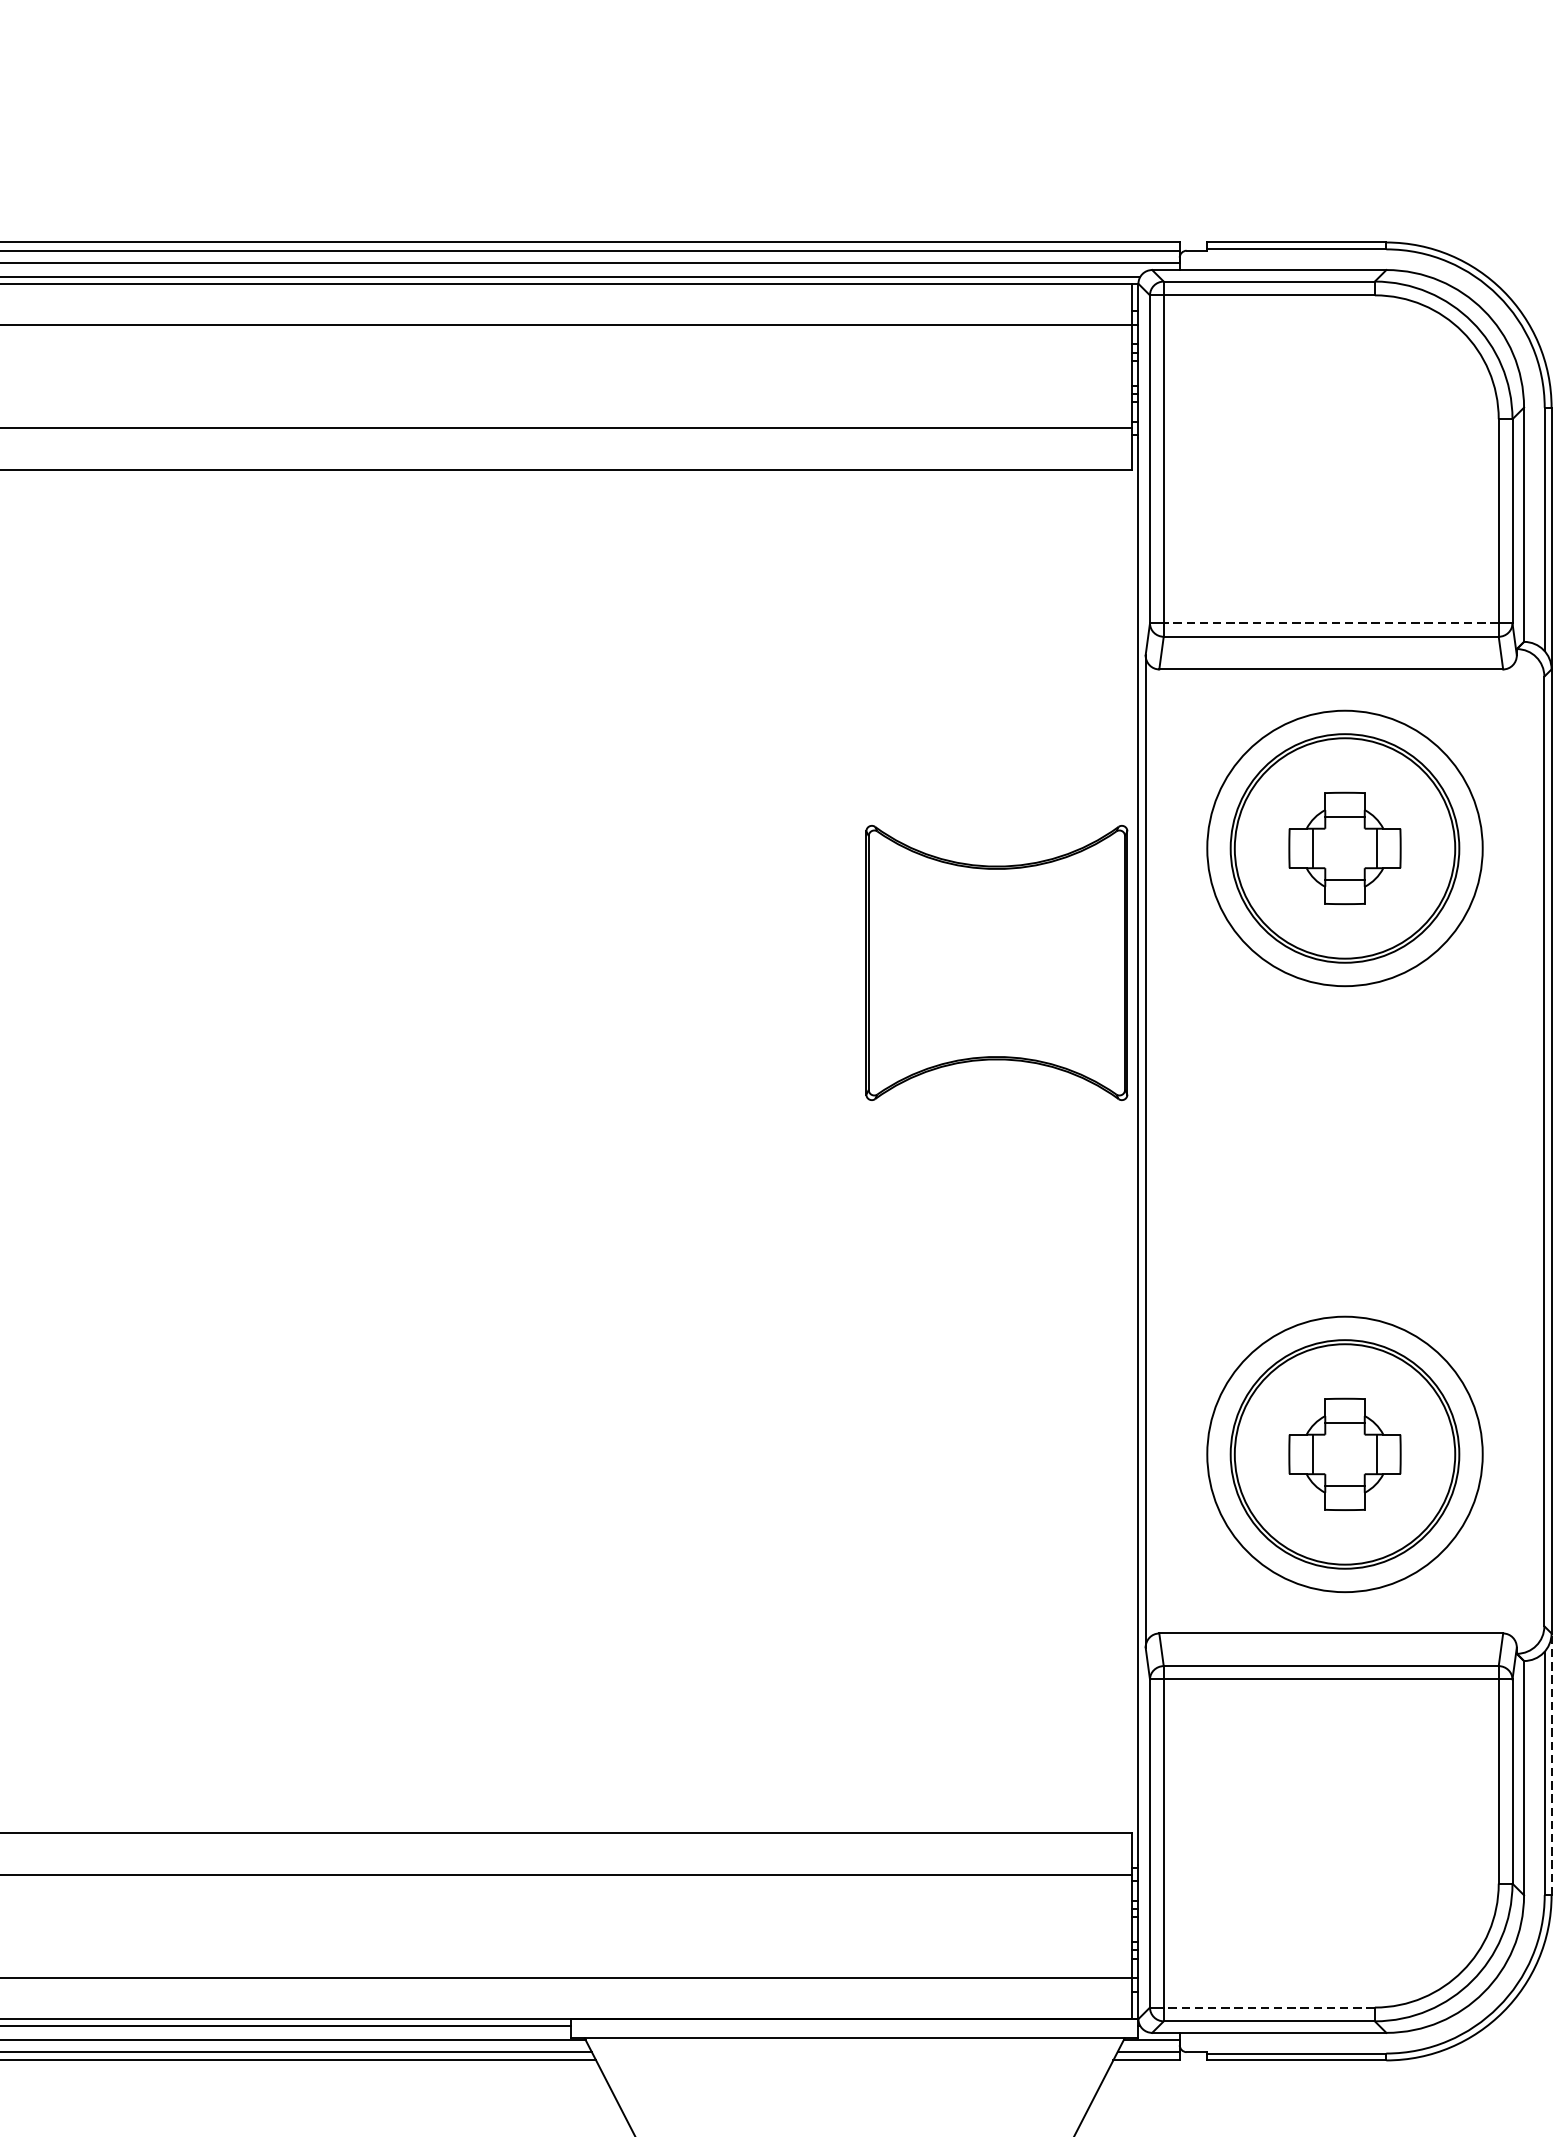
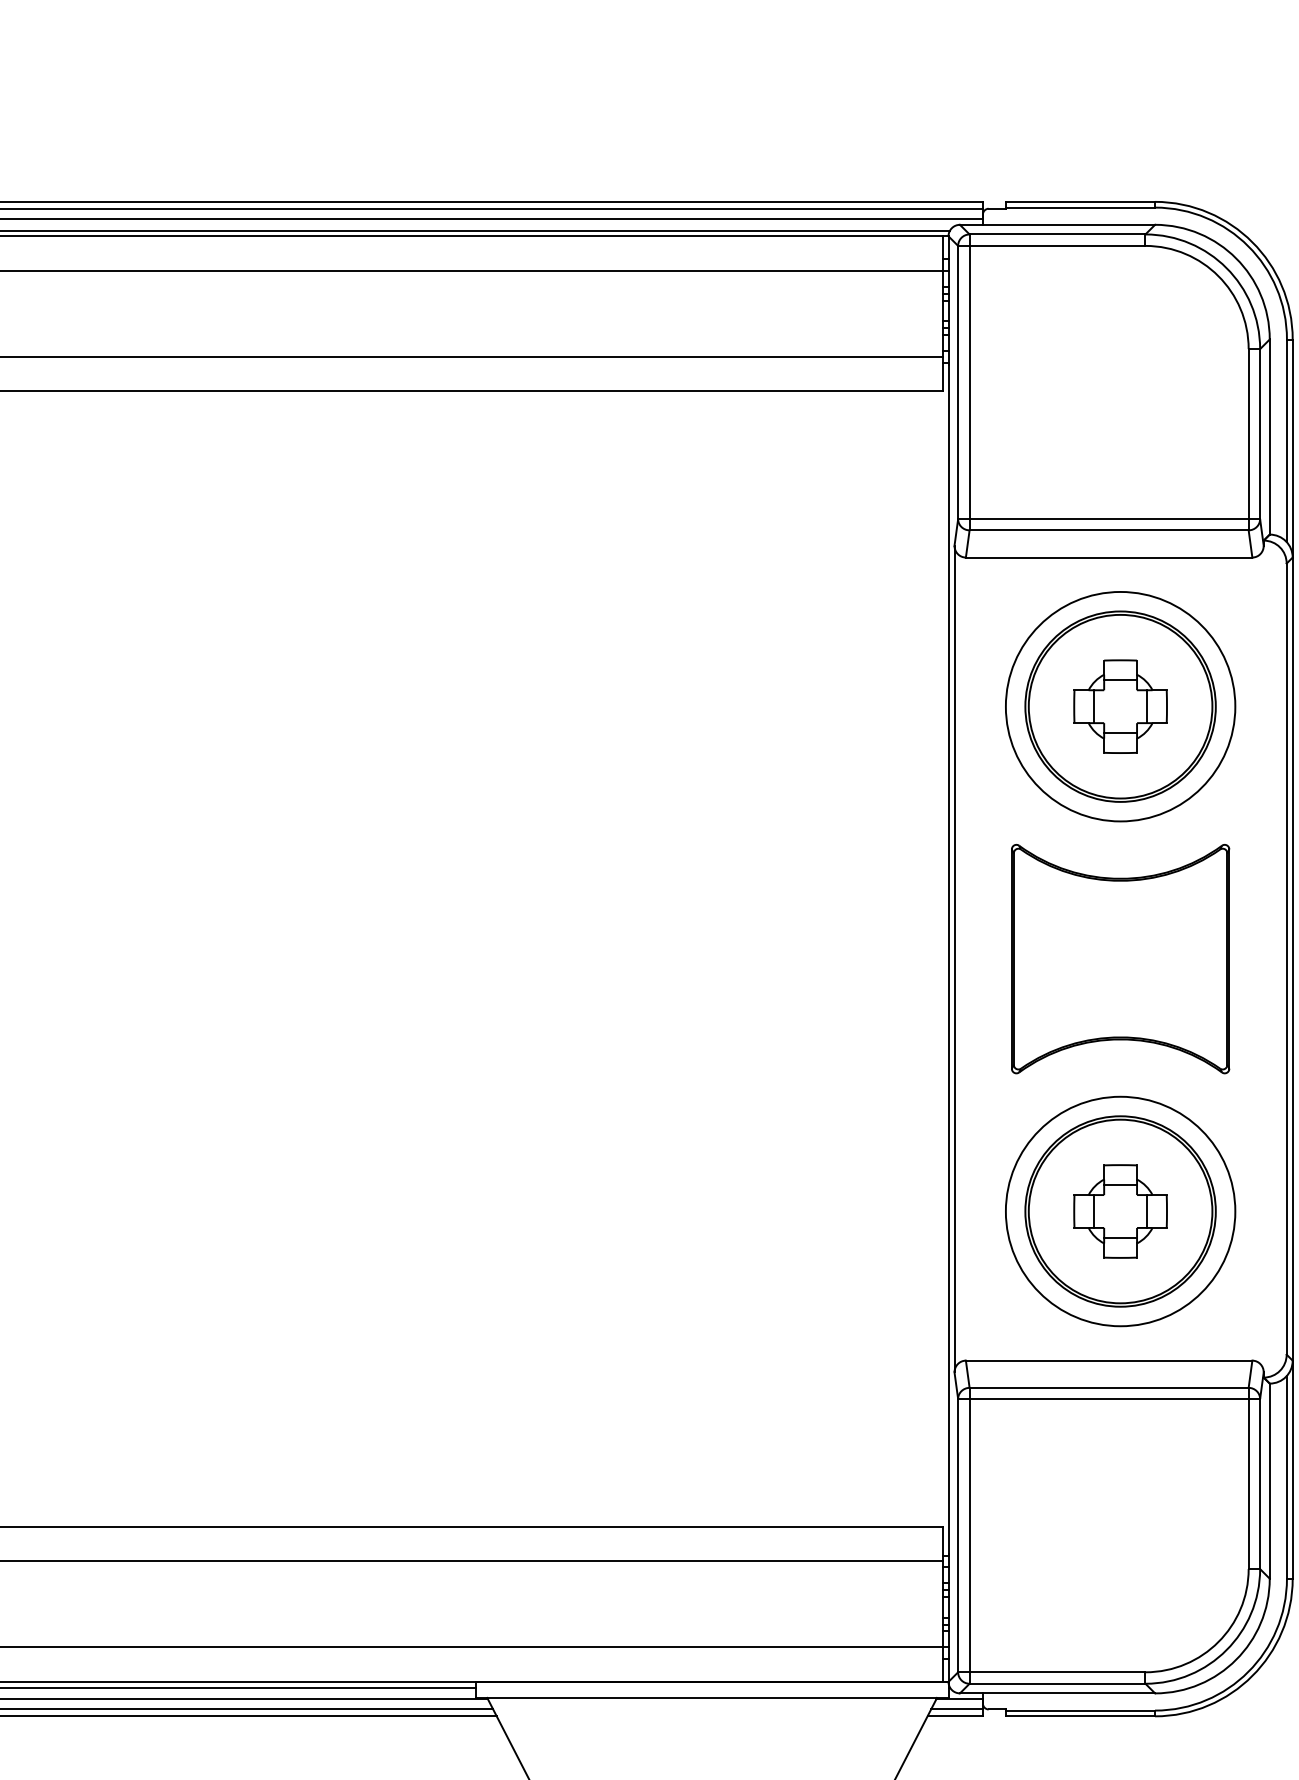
line: (1331, 623) -> (1109, 519), dashed -> solid
part: (996, 963) -> (1120, 959), moved
line: (1551, 1764) -> (1292, 1469), dashed -> solid
line: (1269, 2007) -> (1057, 1672), dashed -> solid

